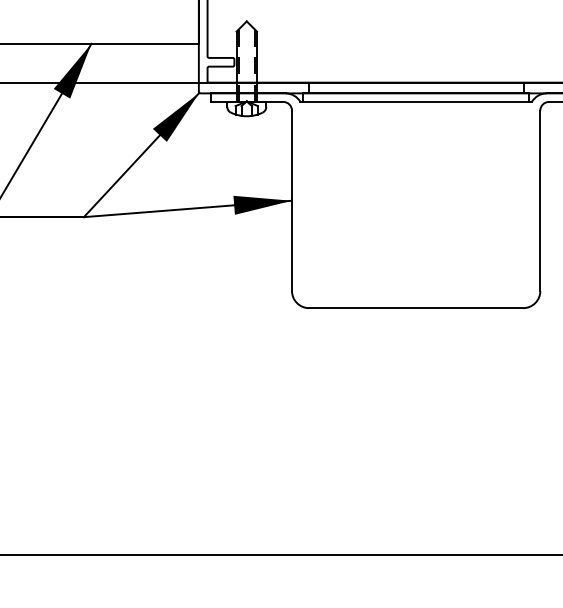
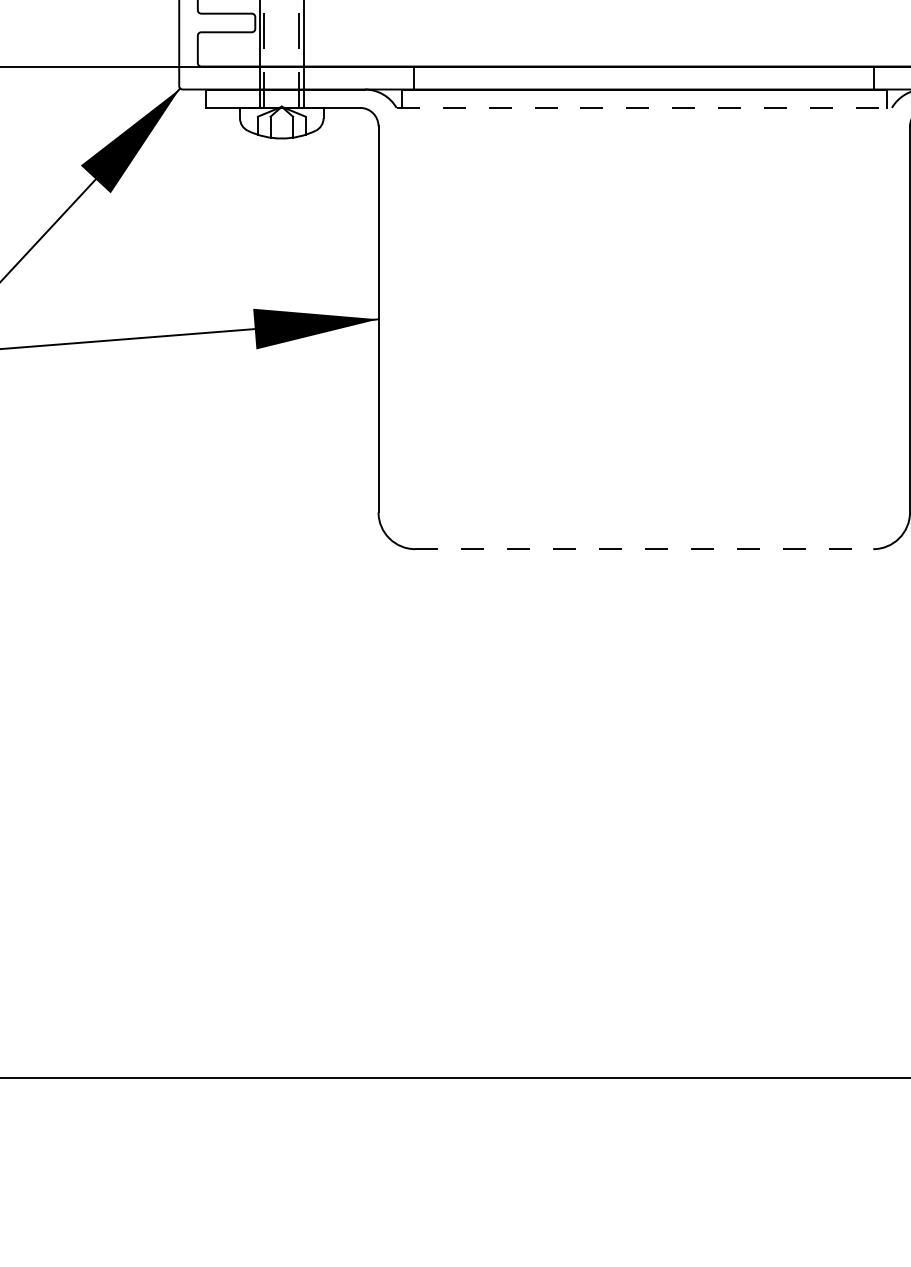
line: (416, 101) -> (644, 106), solid -> dashed
line: (416, 308) -> (644, 549), solid -> dashed

